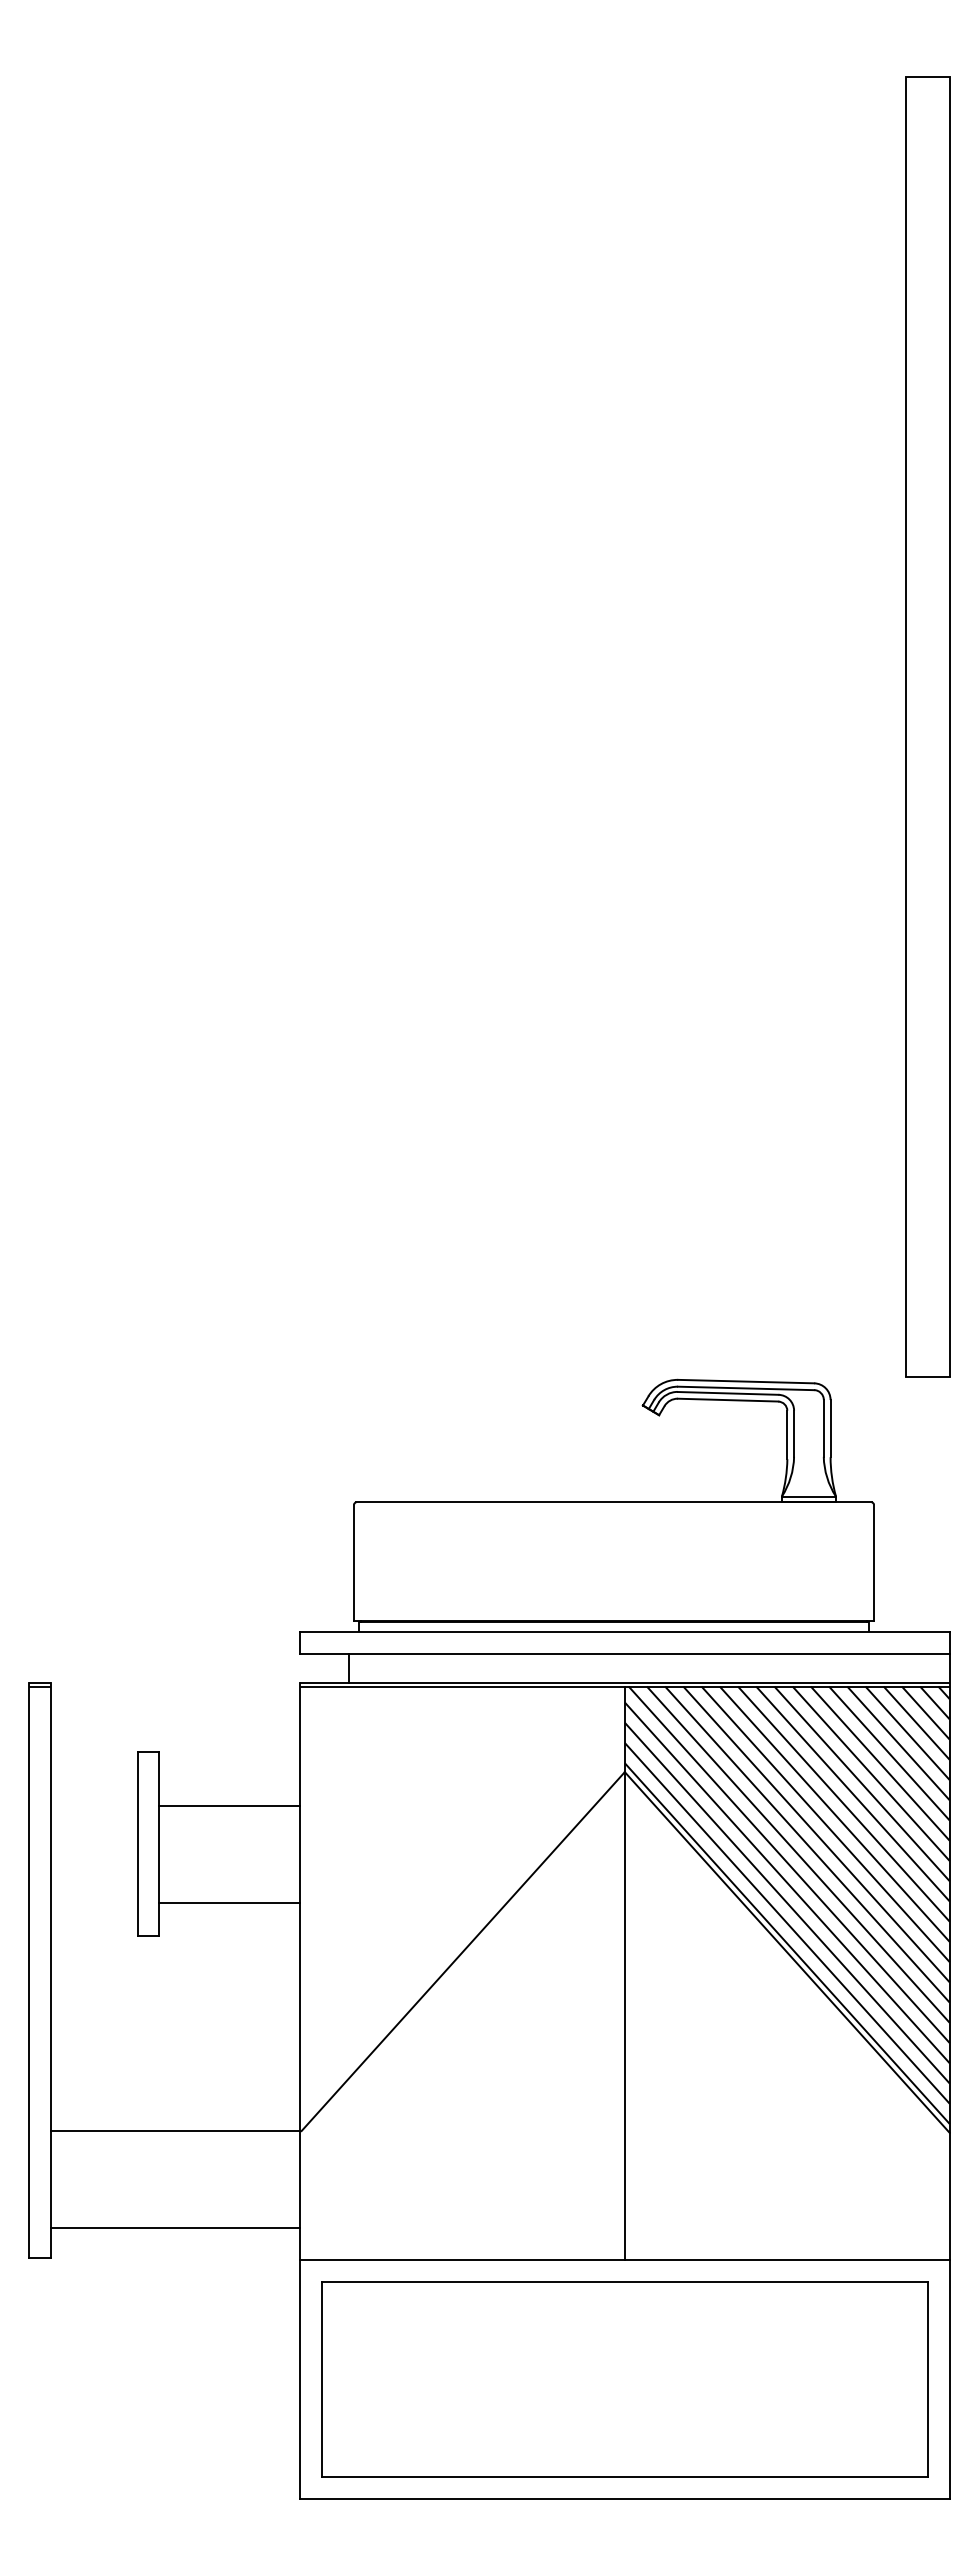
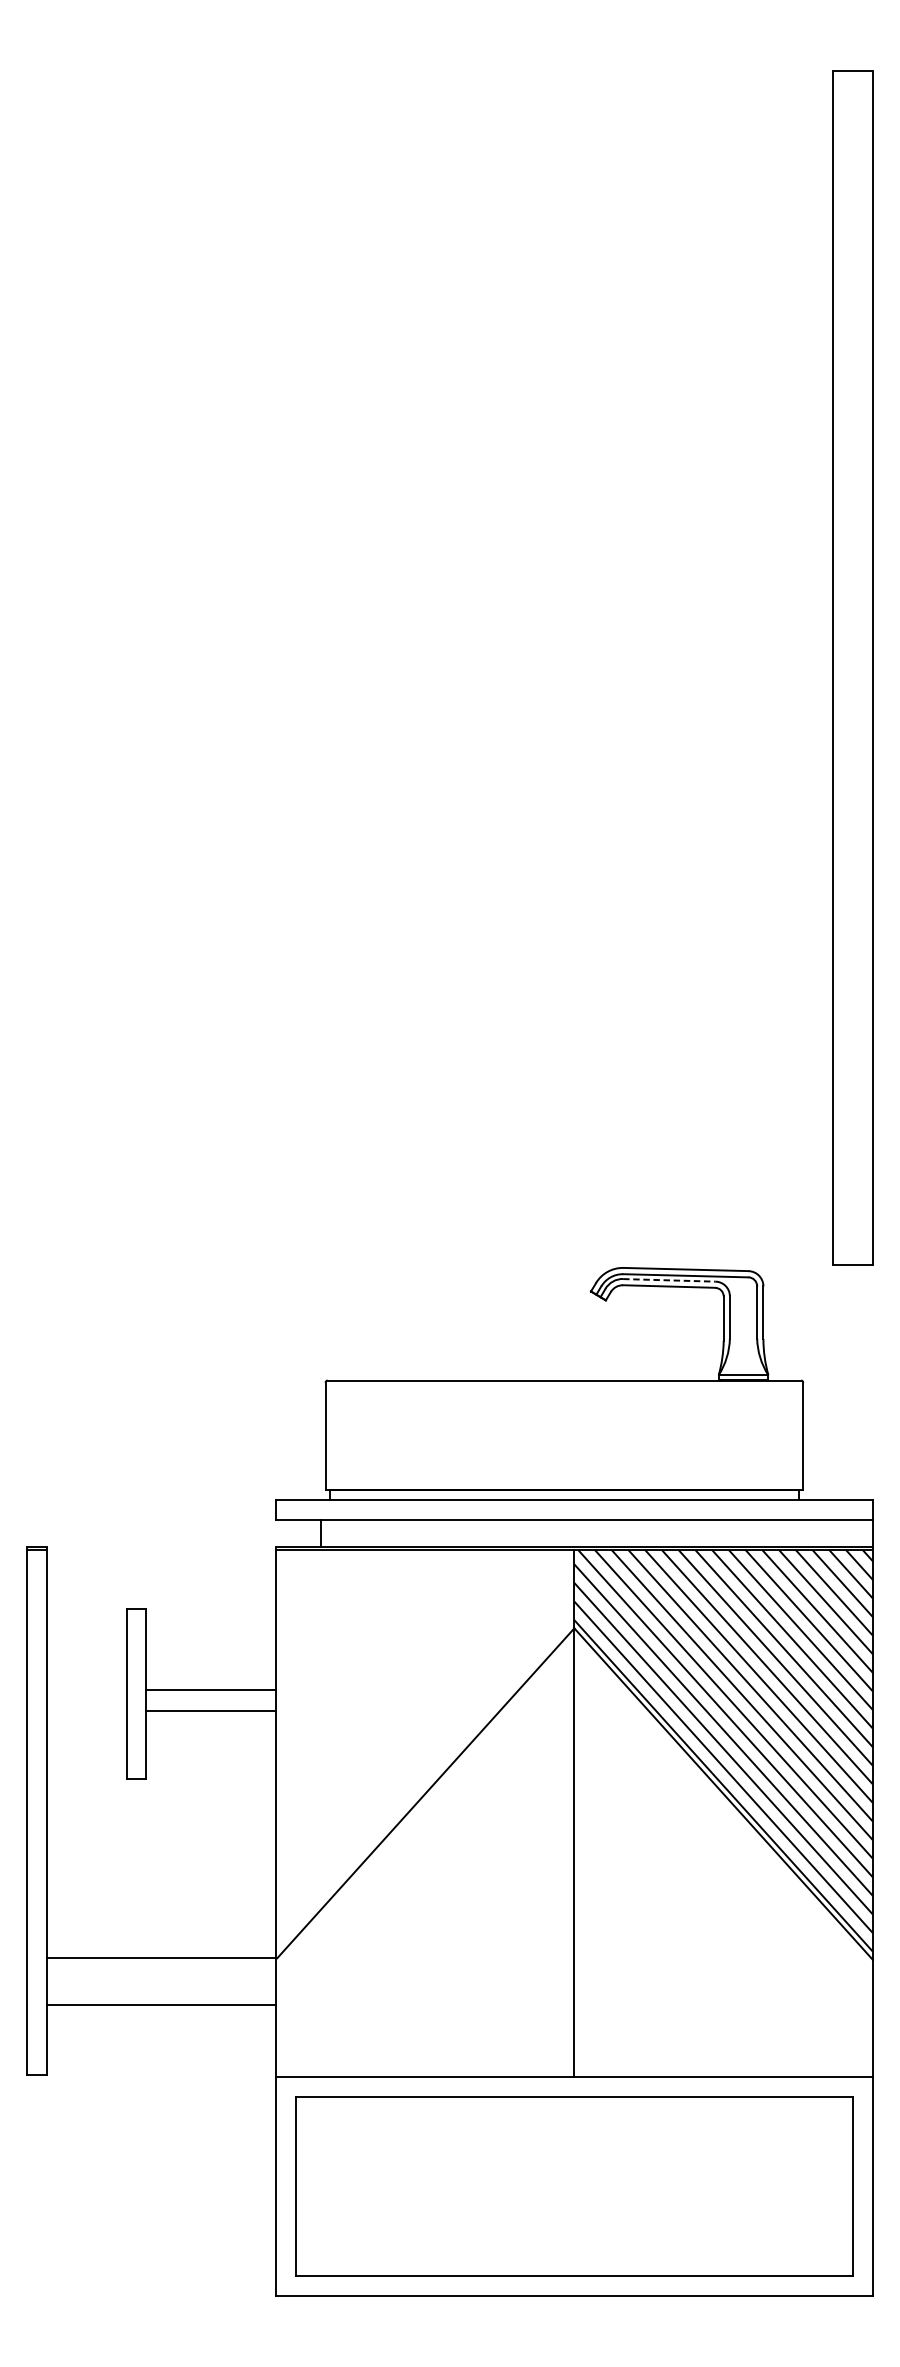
line: (728, 1393) -> (669, 1280), solid -> dashed
line: (229, 1805) -> (211, 1689), moved
line: (229, 1903) -> (211, 1711), moved
line: (174, 2227) -> (160, 2004), moved

